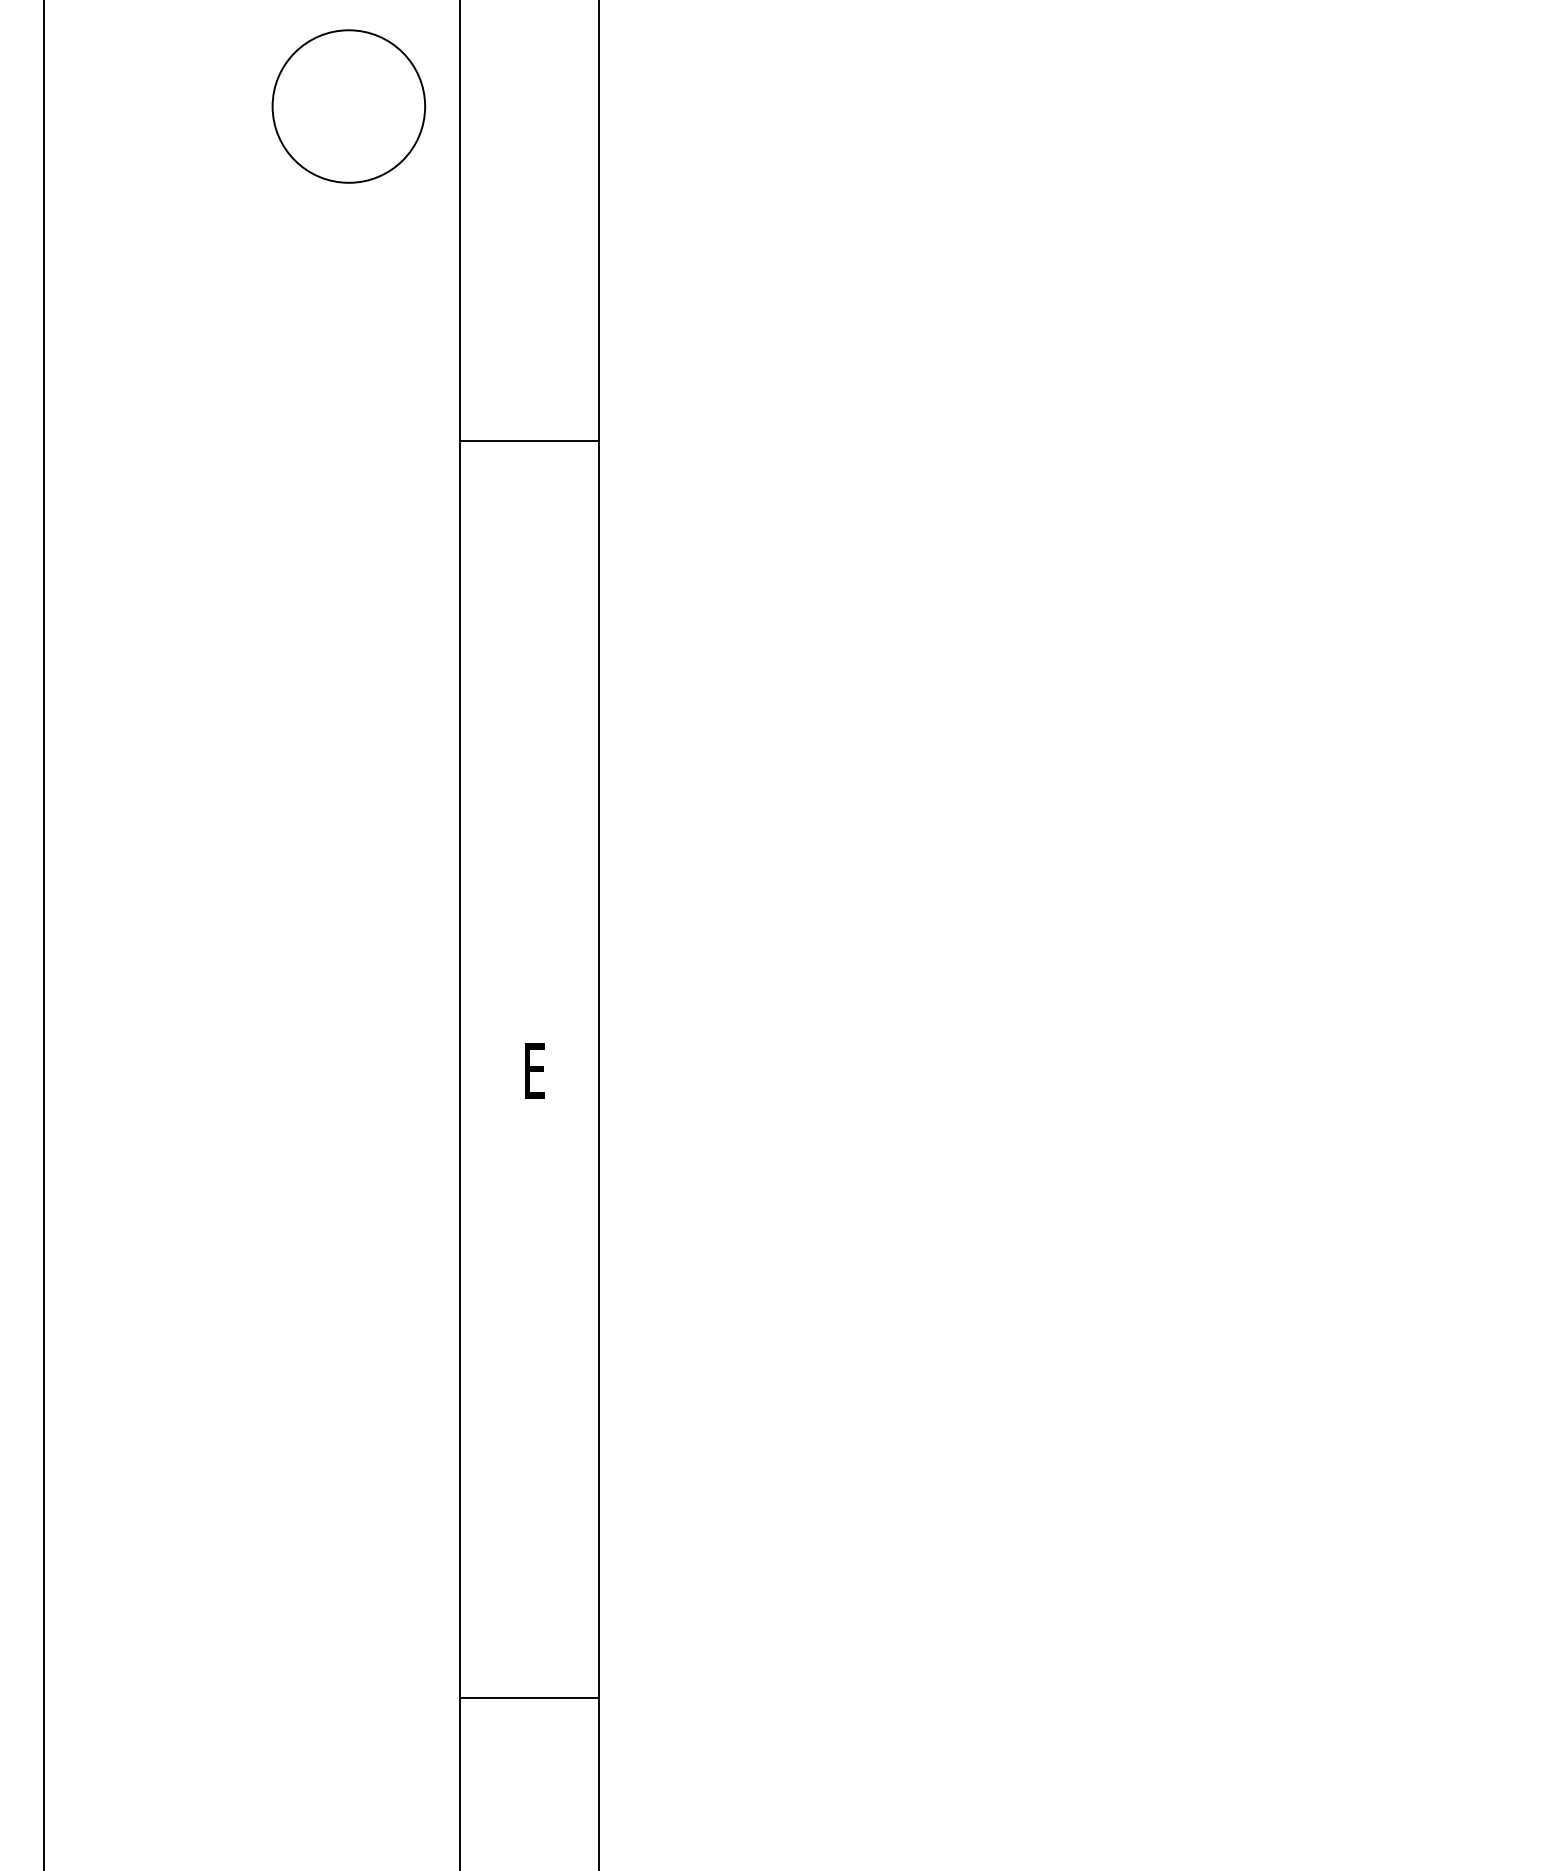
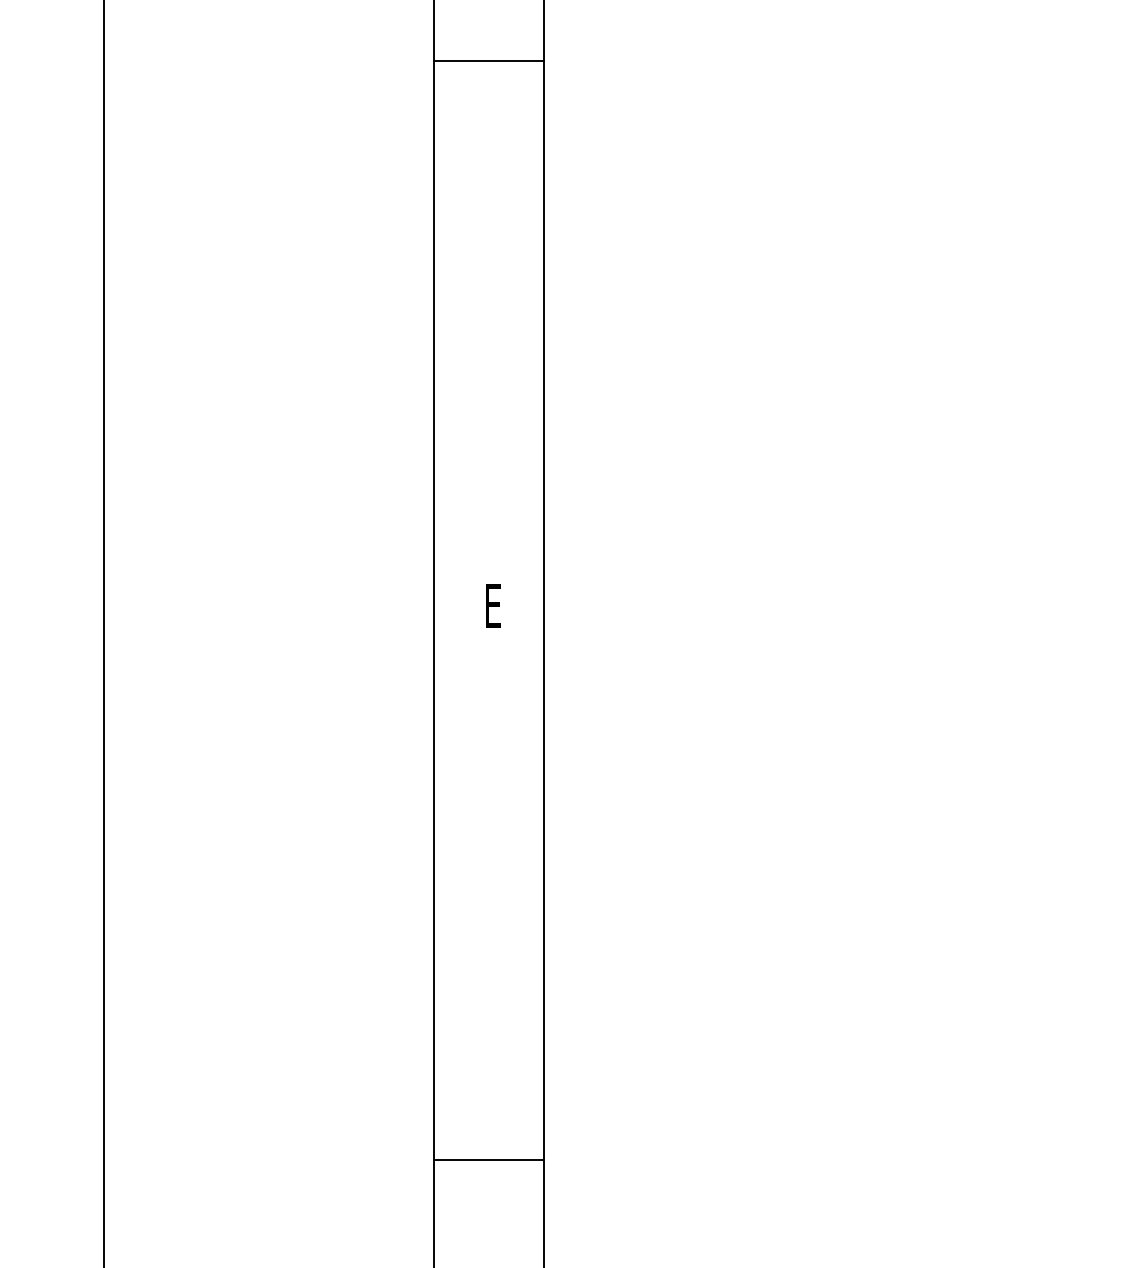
line: (528, 440) -> (488, 60), moved
line: (528, 1697) -> (488, 1160), moved

